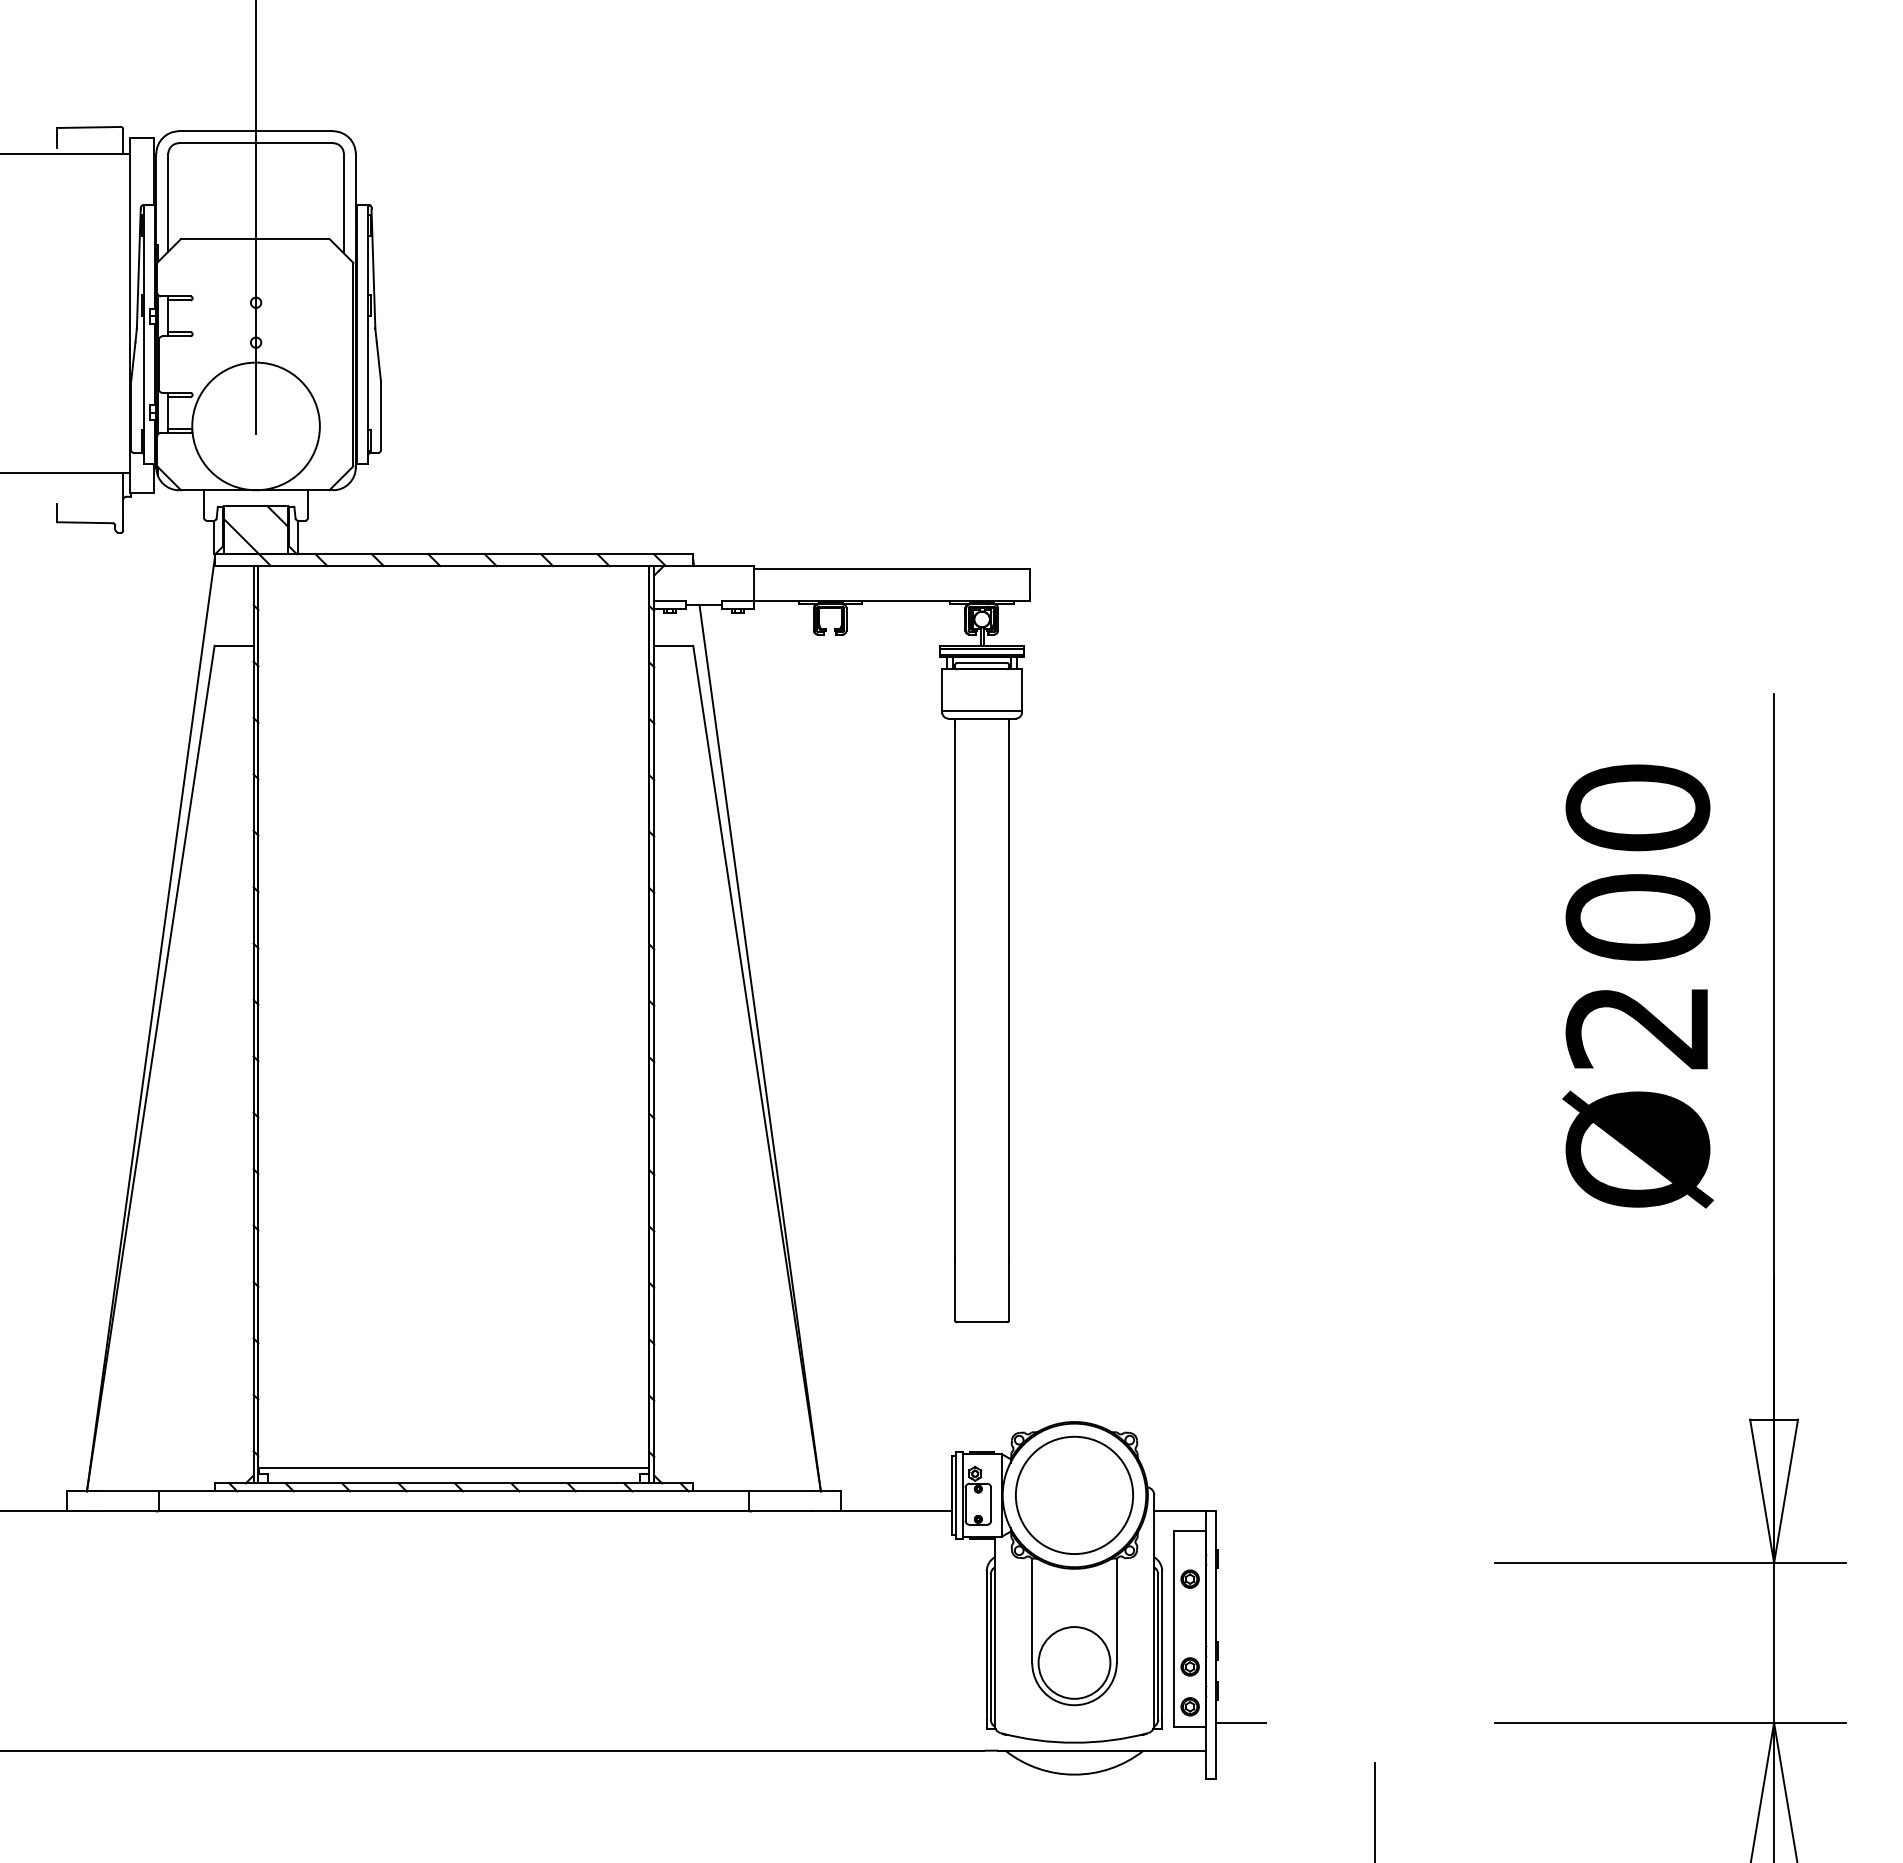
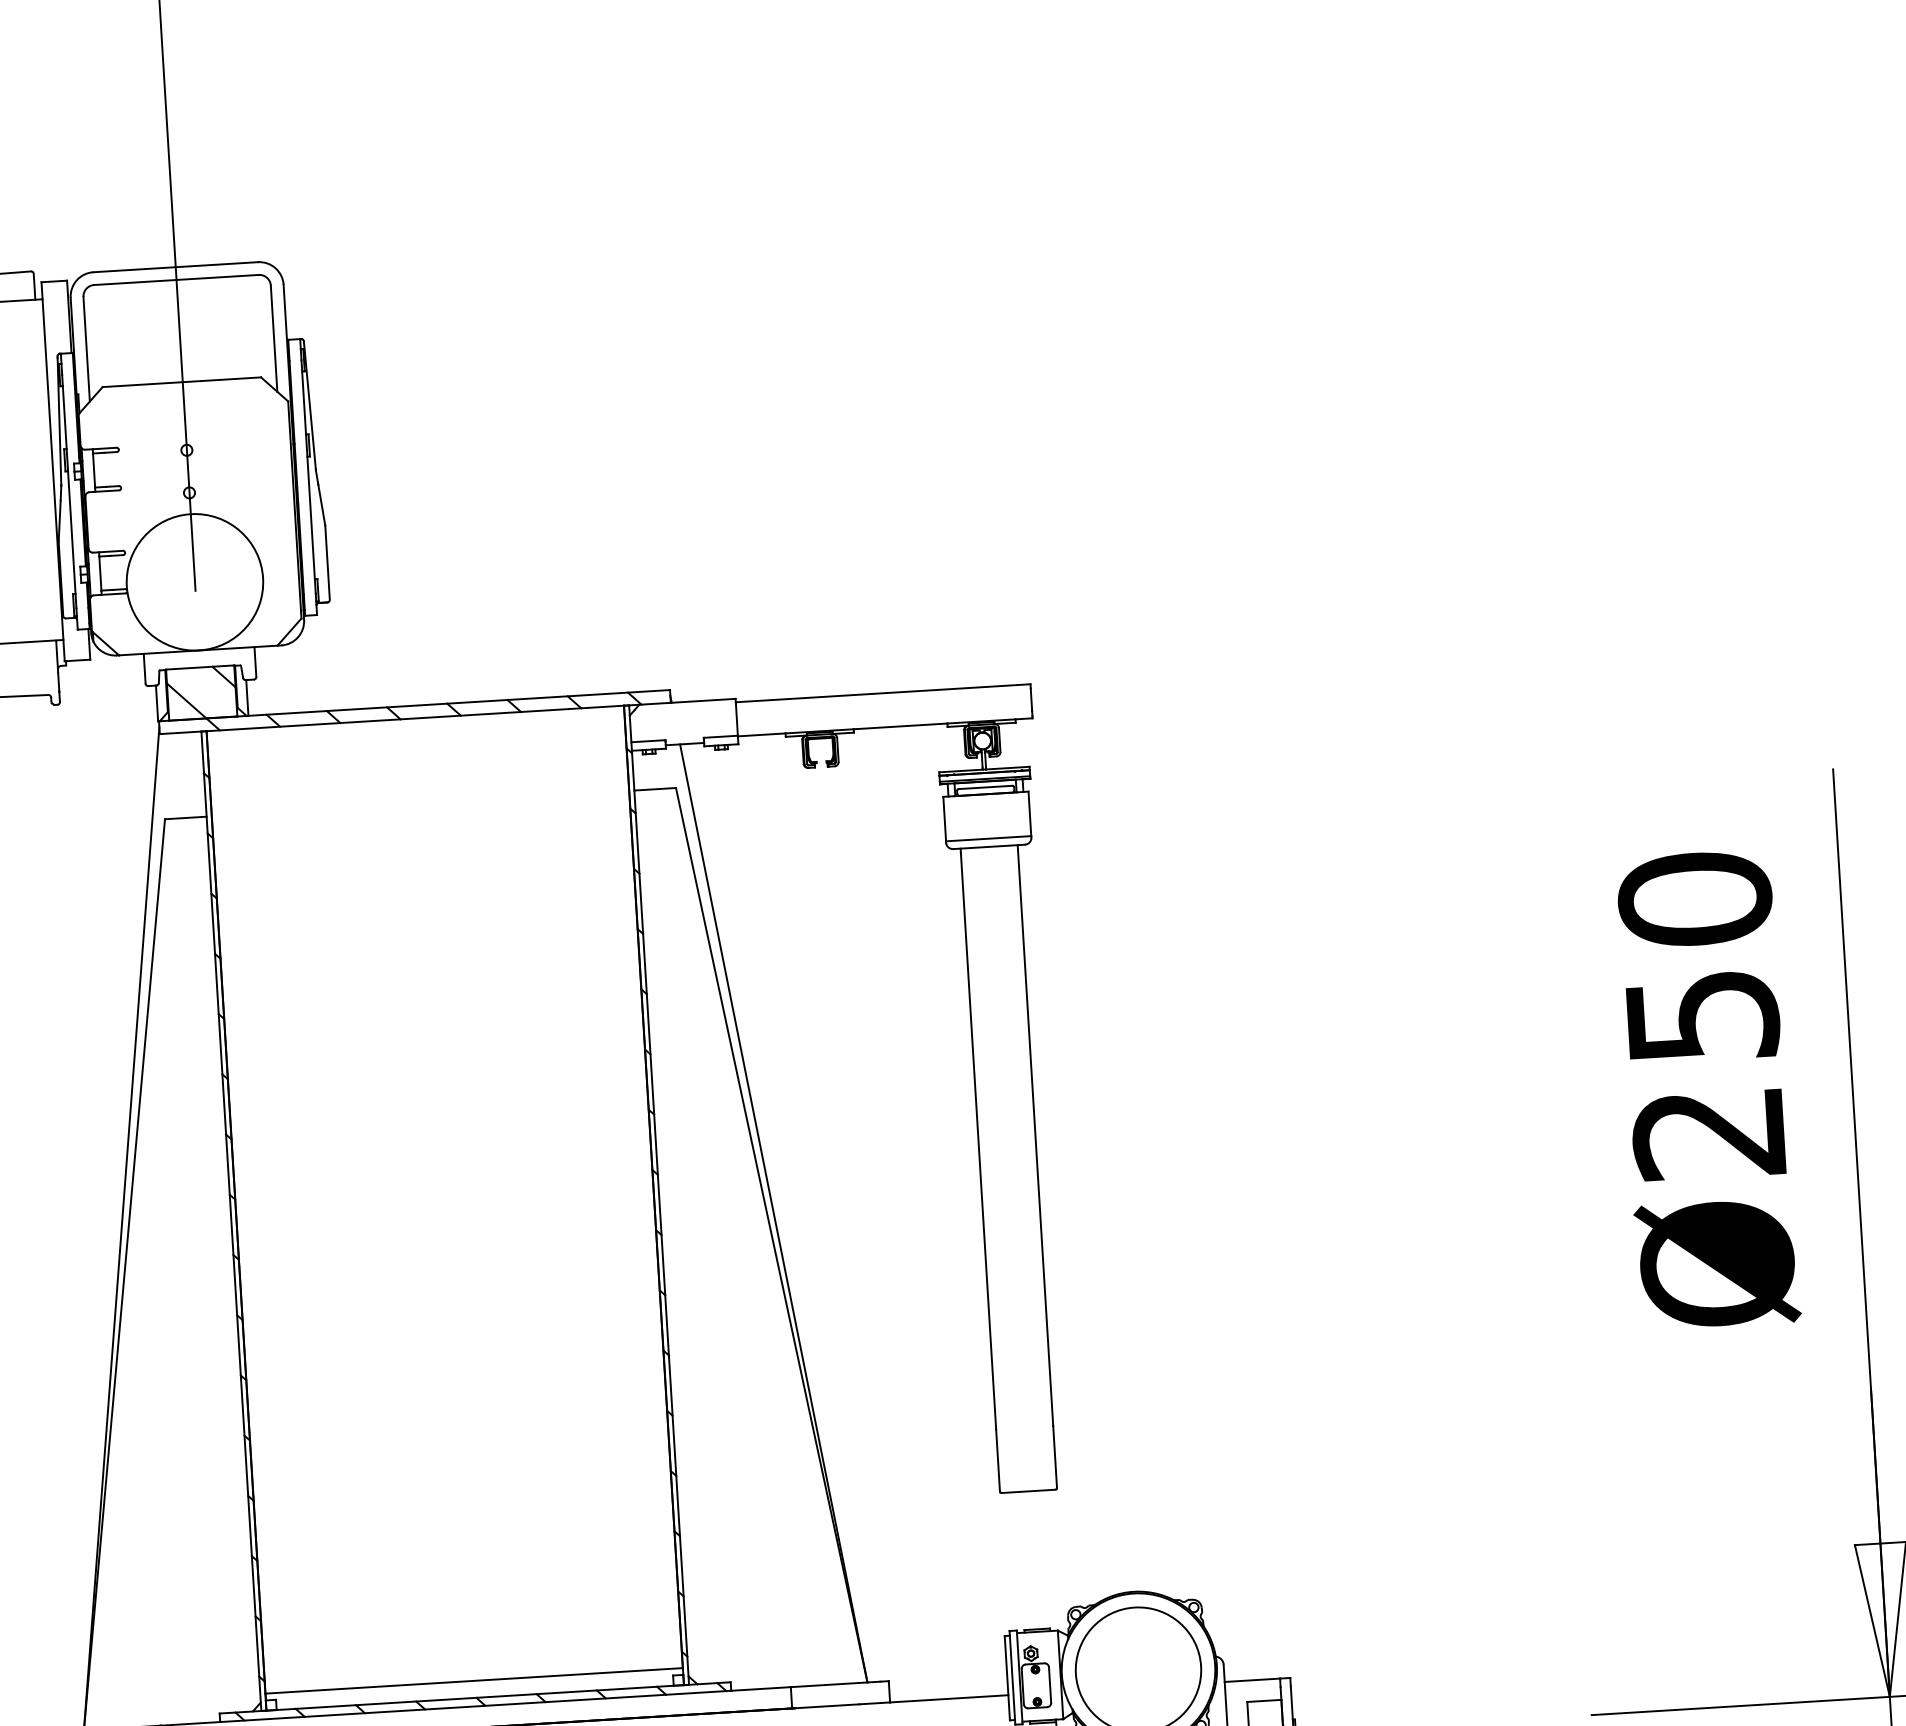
text: (1637, 917) -> (1701, 1016), Ø200 -> Ø250

